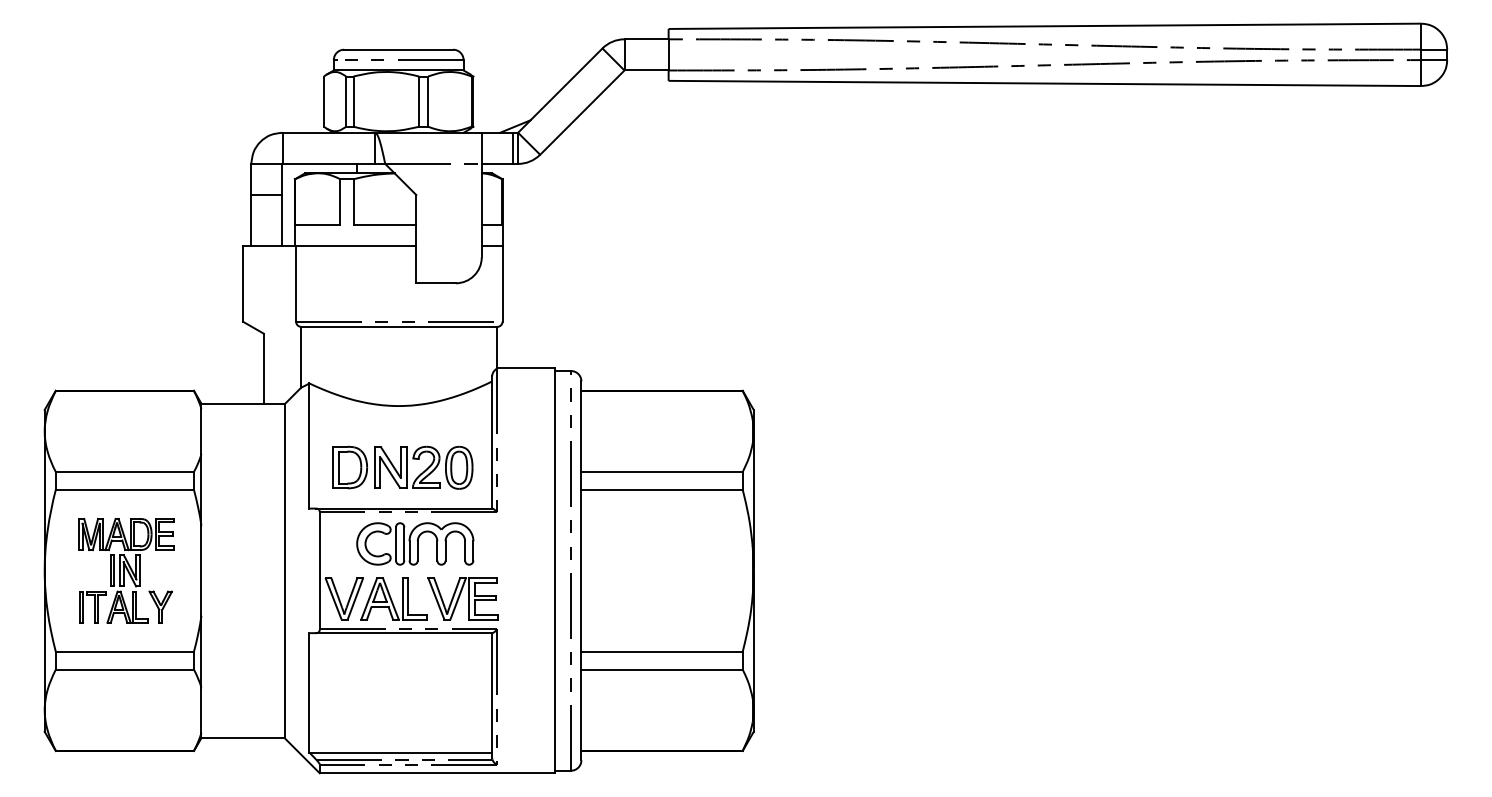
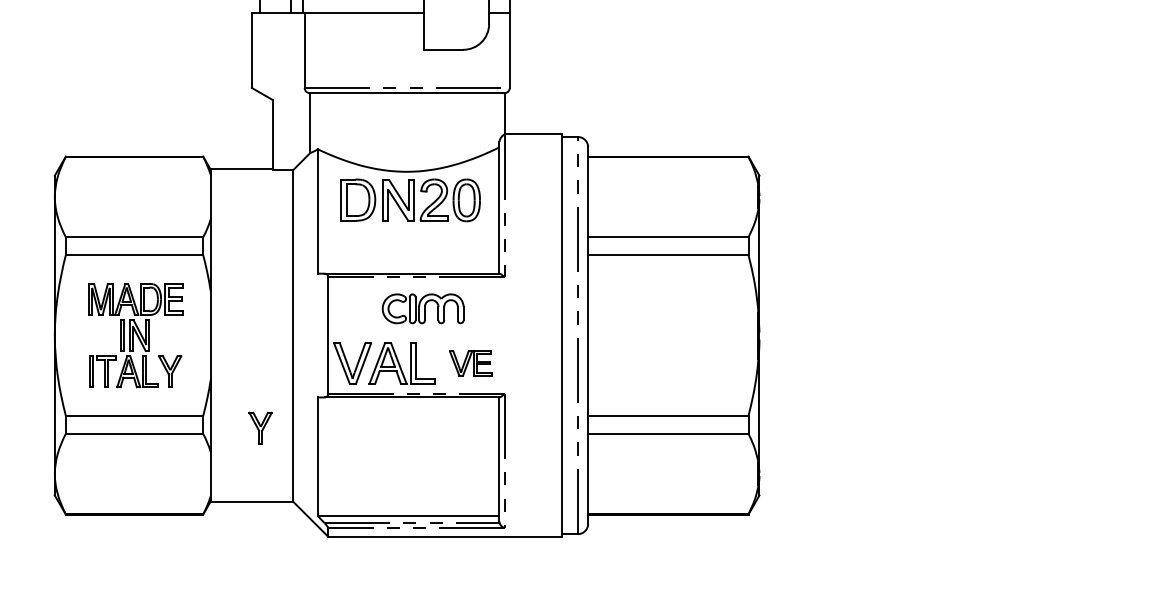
part: (402, 467) -> (410, 200), moved
part: (415, 543) -> (423, 308), size x0.7
part: (462, 598) -> (470, 363), size x0.6
part: (251, 663) -> (260, 427), added

